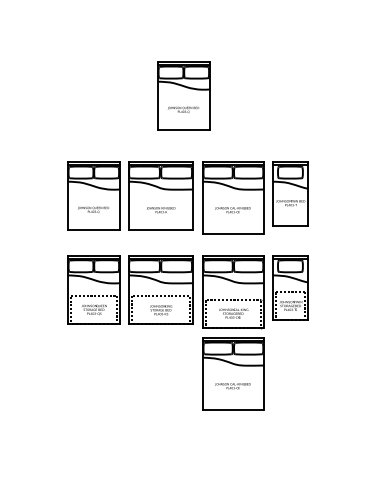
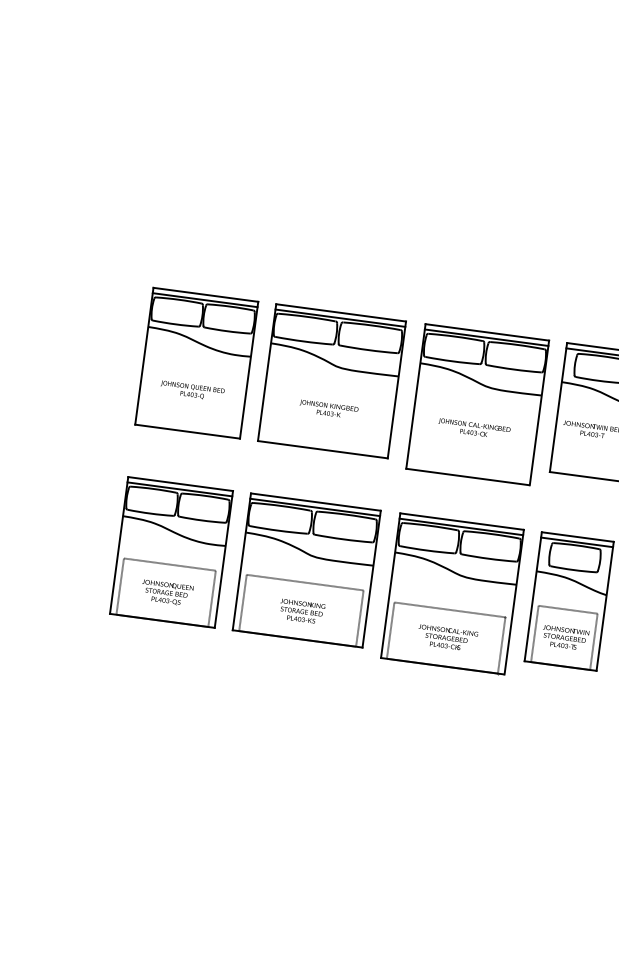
part: (183, 95) -> (404, 184), removed
part: (233, 373) -> (431, 758), removed

